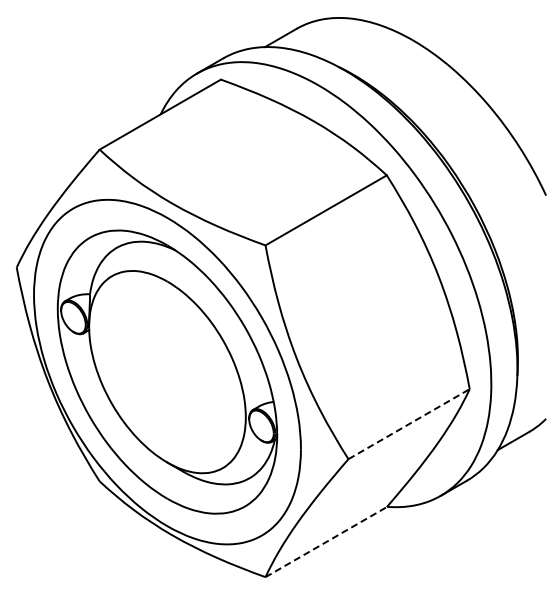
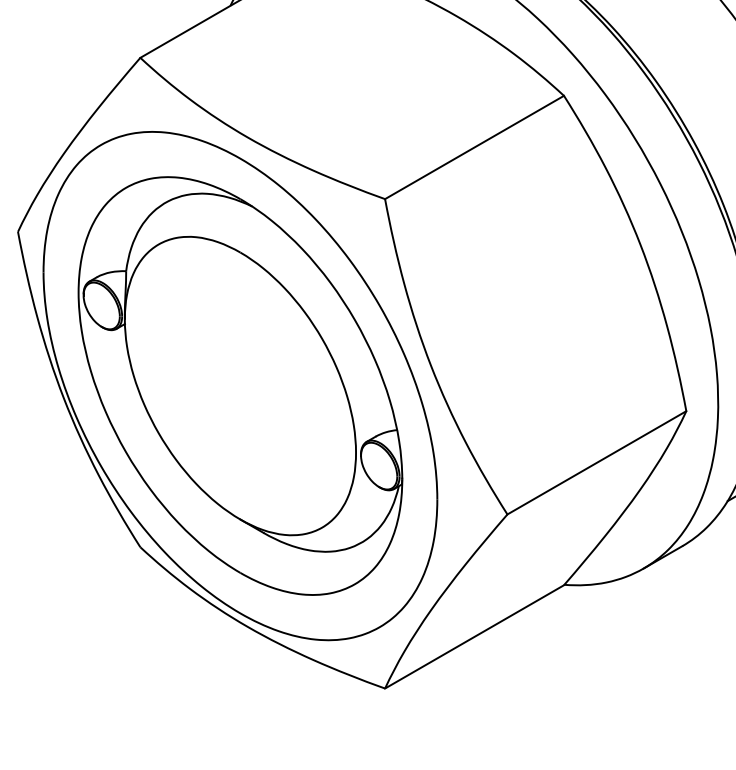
line: (409, 423) -> (597, 461), dashed -> solid
line: (326, 541) -> (475, 635), dashed -> solid

